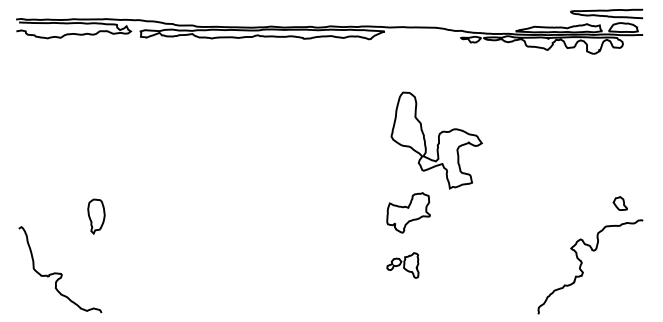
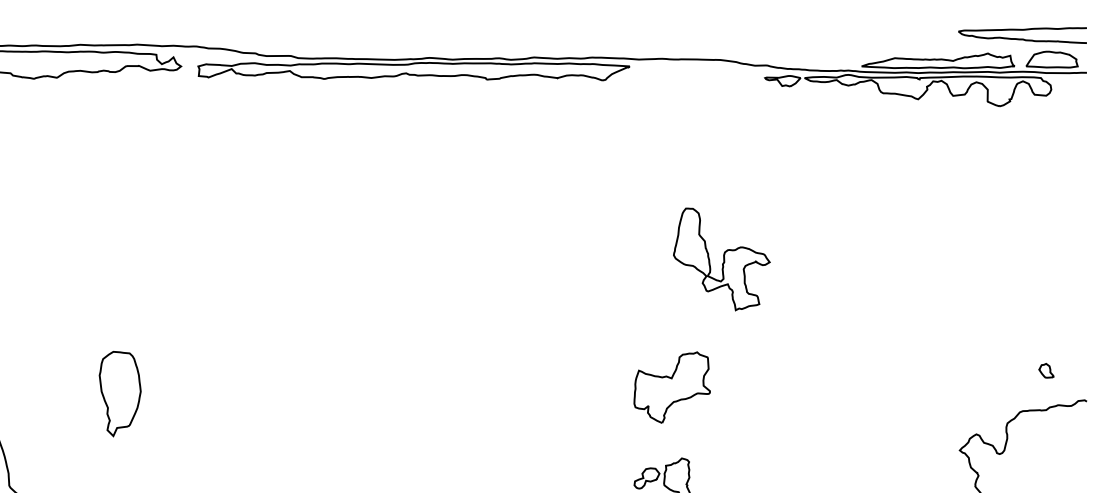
part: (436, 140) -> (721, 259), size x0.6
part: (619, 203) -> (1045, 370), size x0.6
part: (96, 216) -> (120, 393), size x1.4

